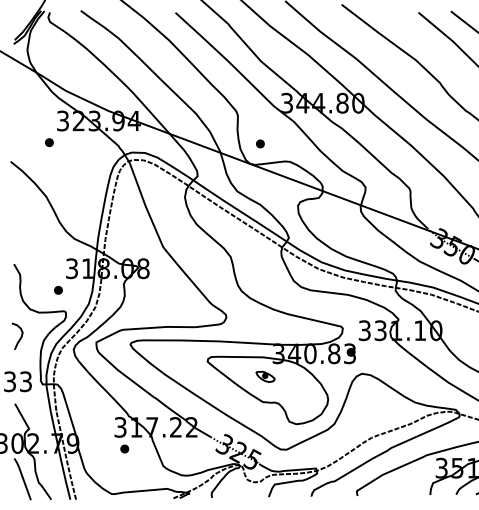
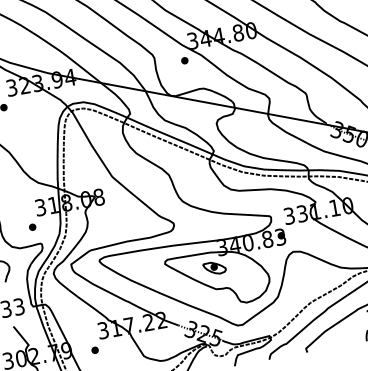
part: (260, 143) -> (184, 60), moved
part: (265, 376) -> (214, 267), size x1.43
part: (124, 448) -> (94, 349), moved

